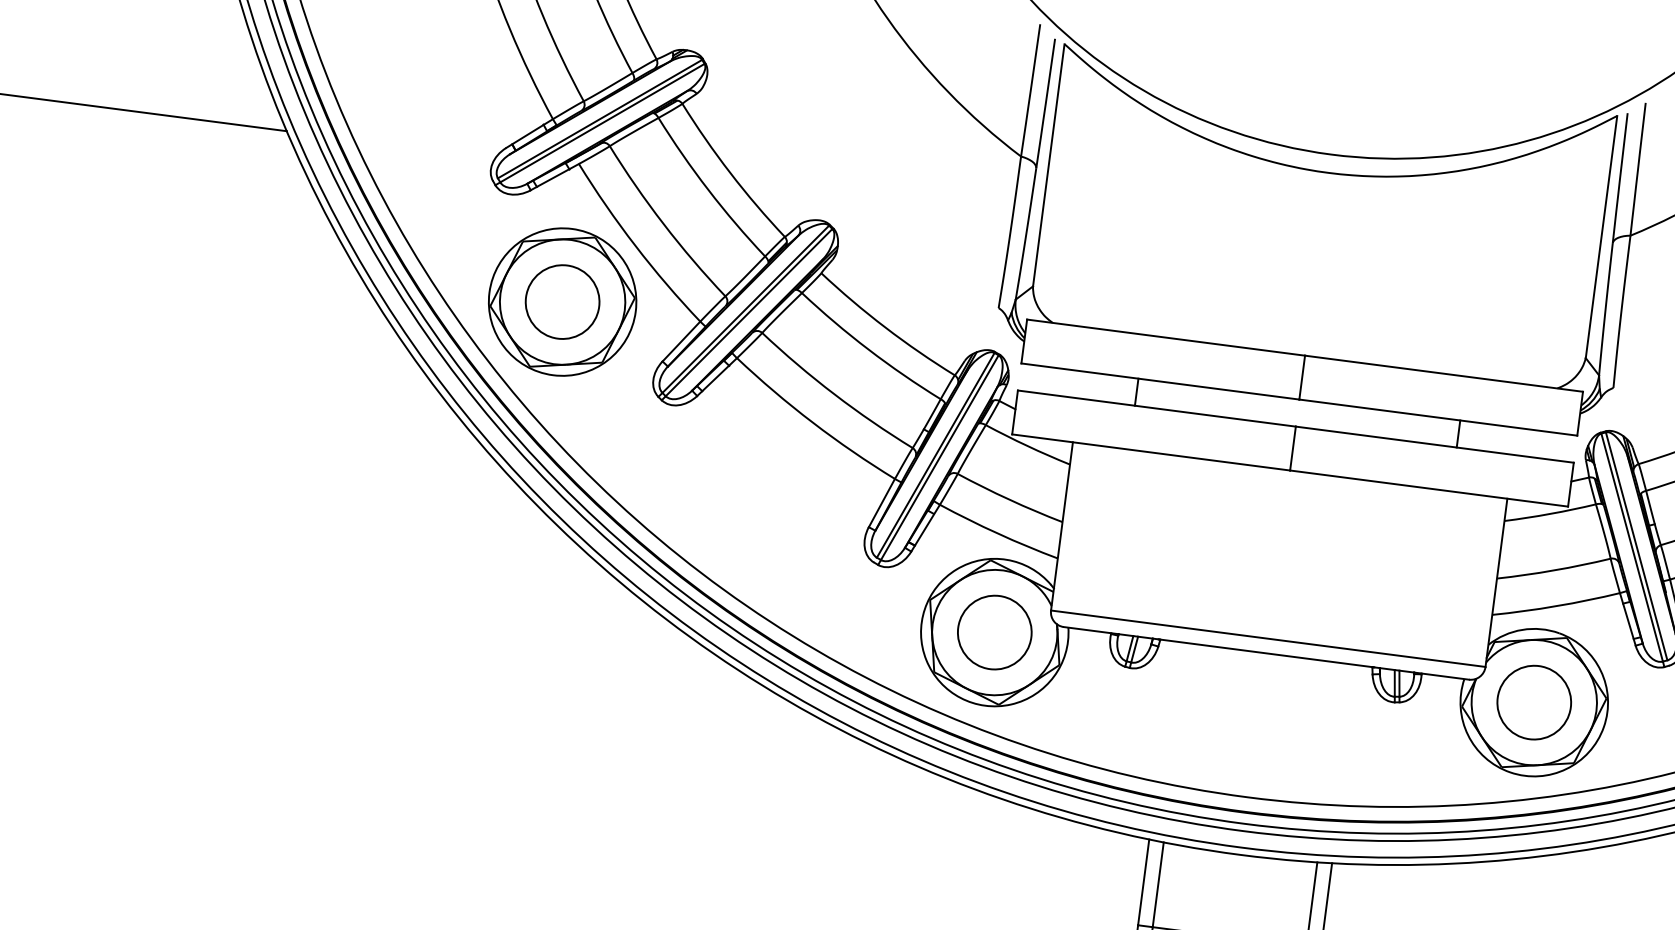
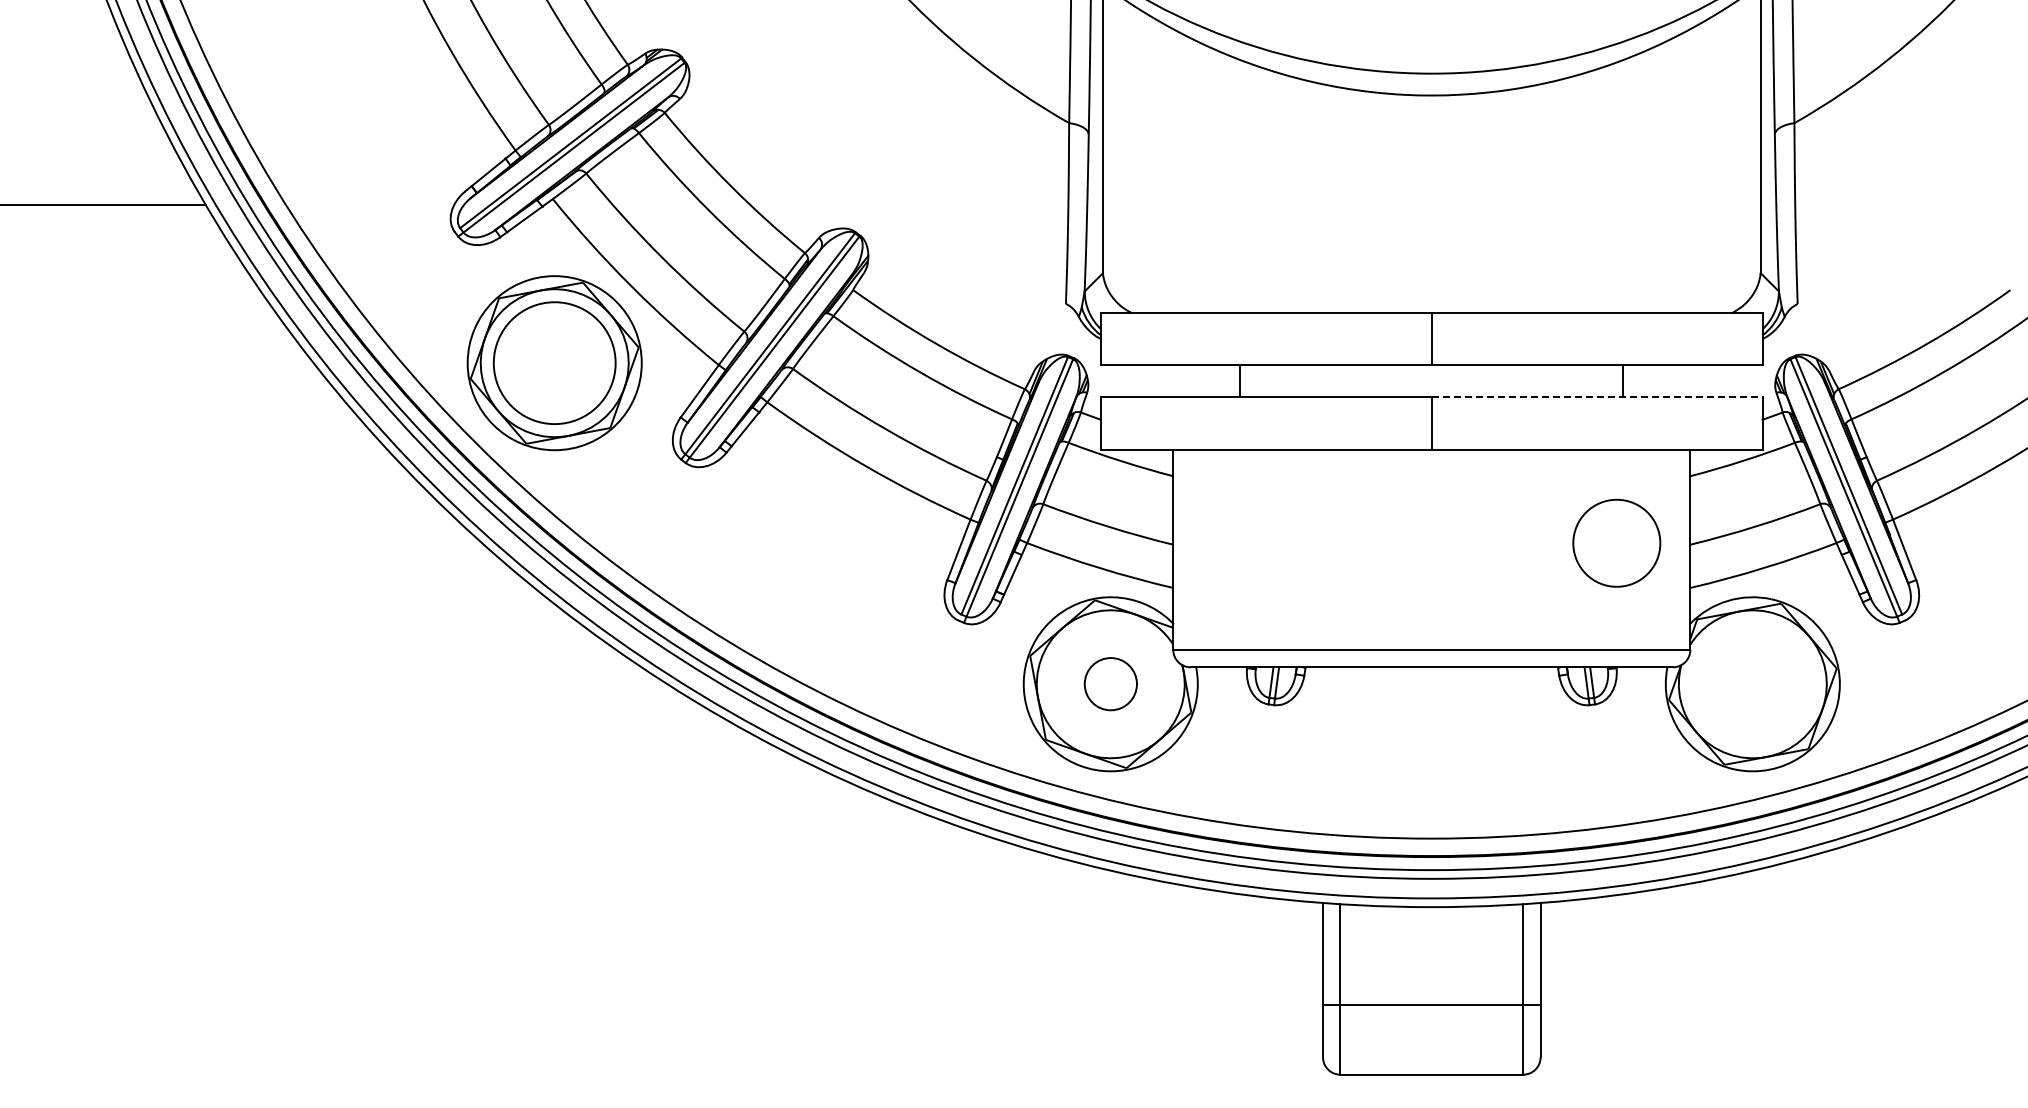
circle: (562, 301) -> (554, 362), size x1.4
line: (1435, 444) -> (1597, 397), solid -> dashed
circle: (994, 631) -> (1110, 683), size x0.6
circle: (1534, 701) -> (1616, 542), moved

